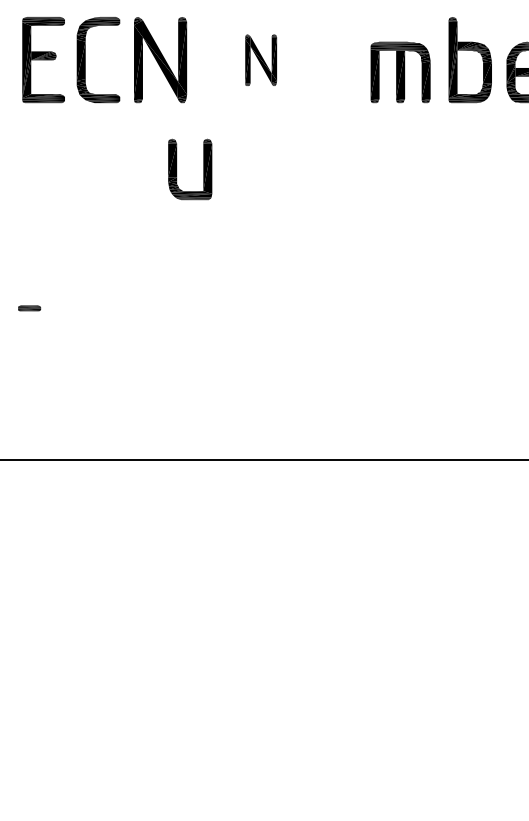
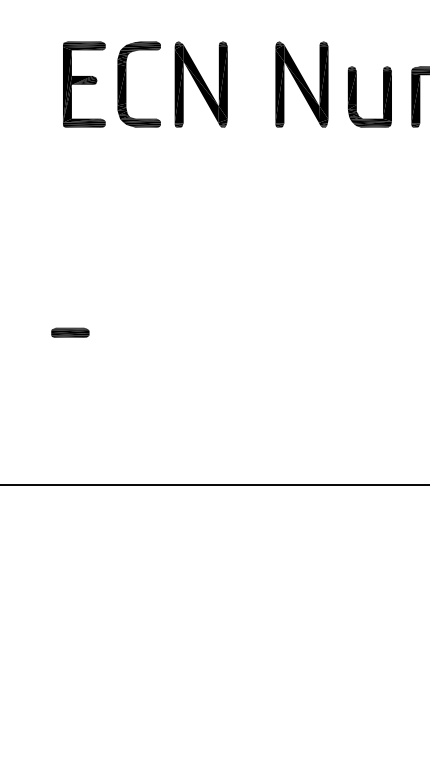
part: (260, 60) -> (301, 85), size x1.67
part: (177, 169) -> (357, 97), moved
part: (29, 308) -> (70, 333), size x1.67

